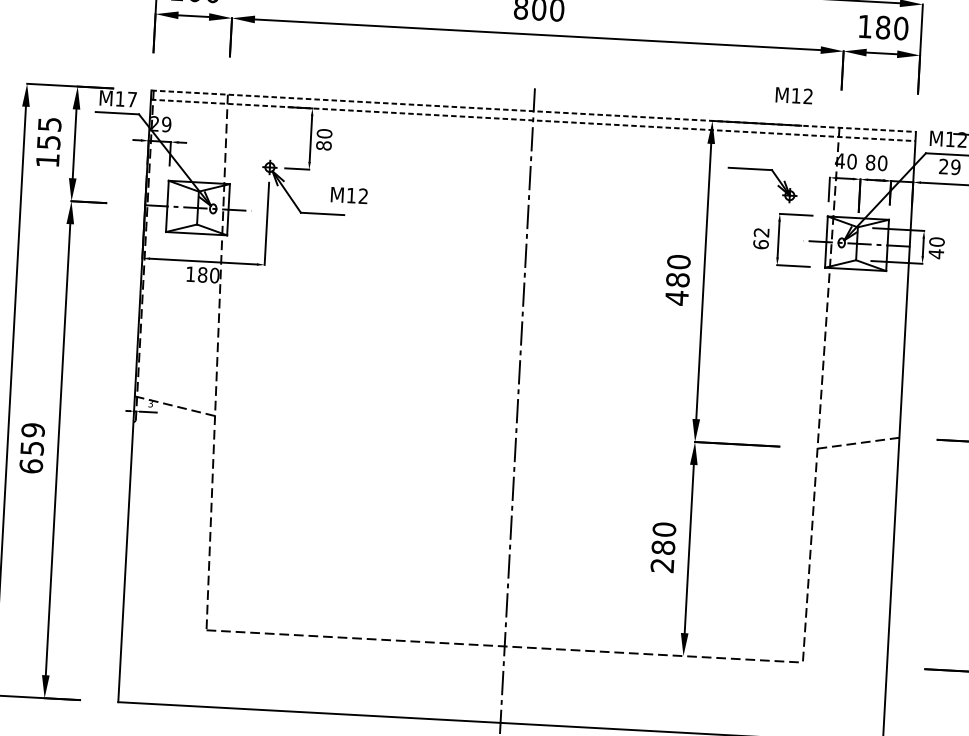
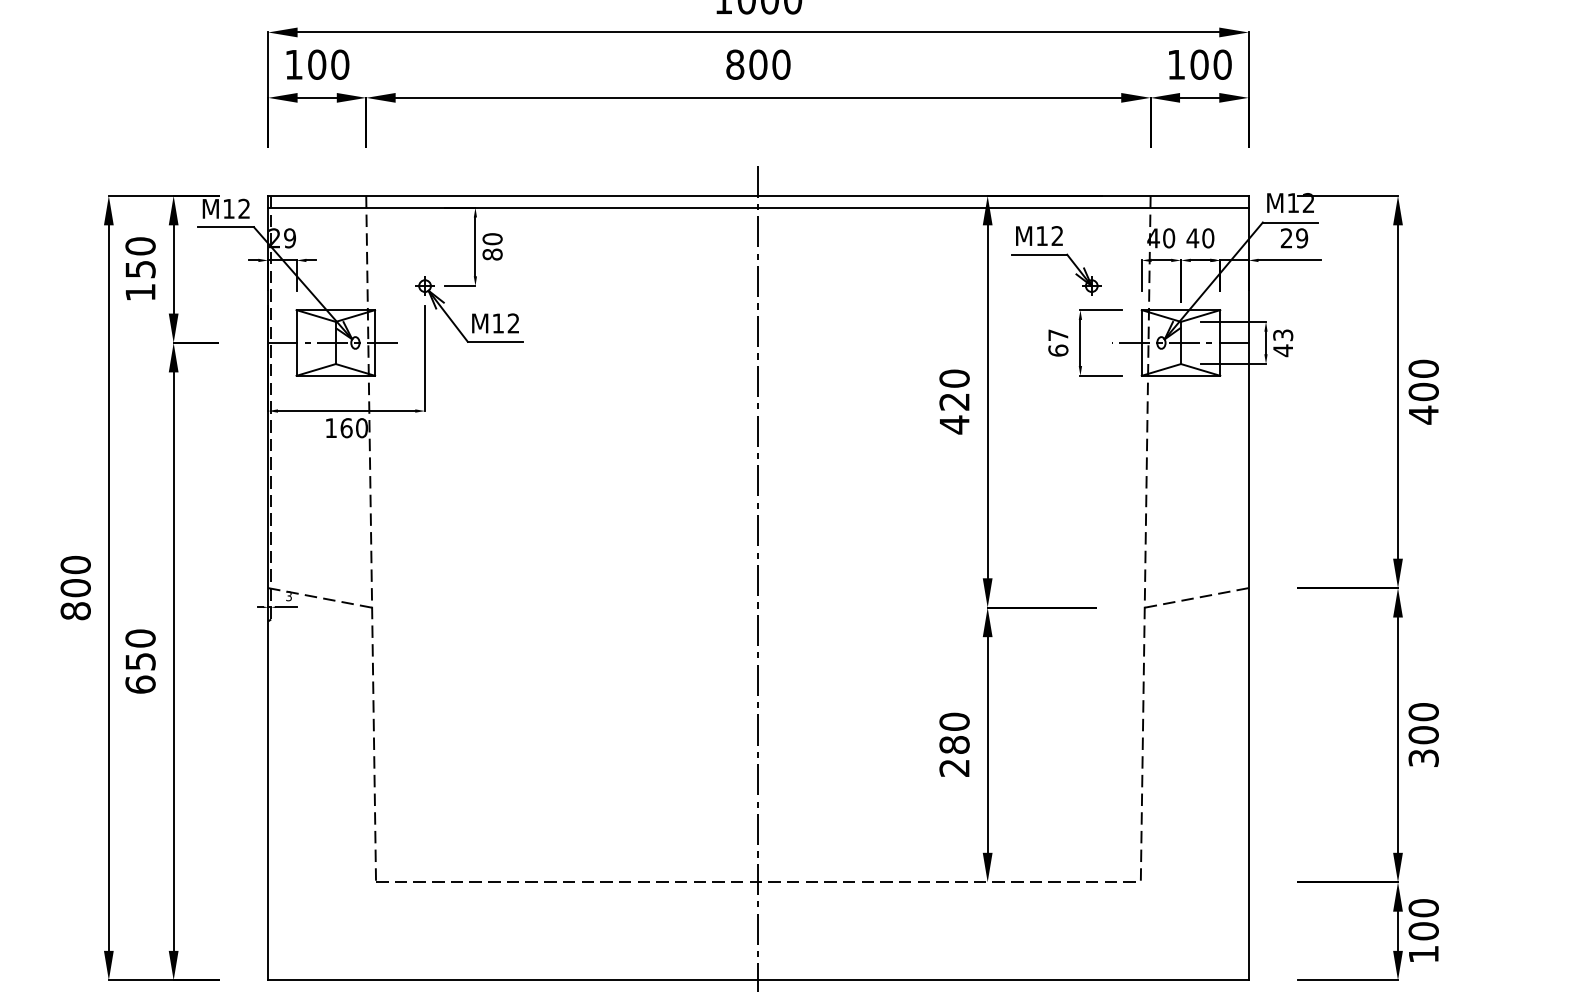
text: (883, 27) -> (1199, 64), 180 -> 100
text: (794, 95) -> (1039, 235), moved
text: (131, 99) -> (243, 208), M17 -> M12
line: (533, 110) -> (758, 195), dashed -> solid
line: (533, 120) -> (758, 207), dashed -> solid
text: (49, 124) -> (140, 246), 155 -> 150
text: (870, 162) -> (1192, 238), 80 -> 40
text: (349, 195) -> (495, 323), moved
text: (761, 232) -> (1058, 335), 62 -> 67
text: (937, 242) -> (1283, 335), 40 -> 43
text: (202, 275) -> (346, 428), 180 -> 160
text: (677, 279) -> (954, 401), 480 -> 420
text: (33, 430) -> (140, 638), 659 -> 650

